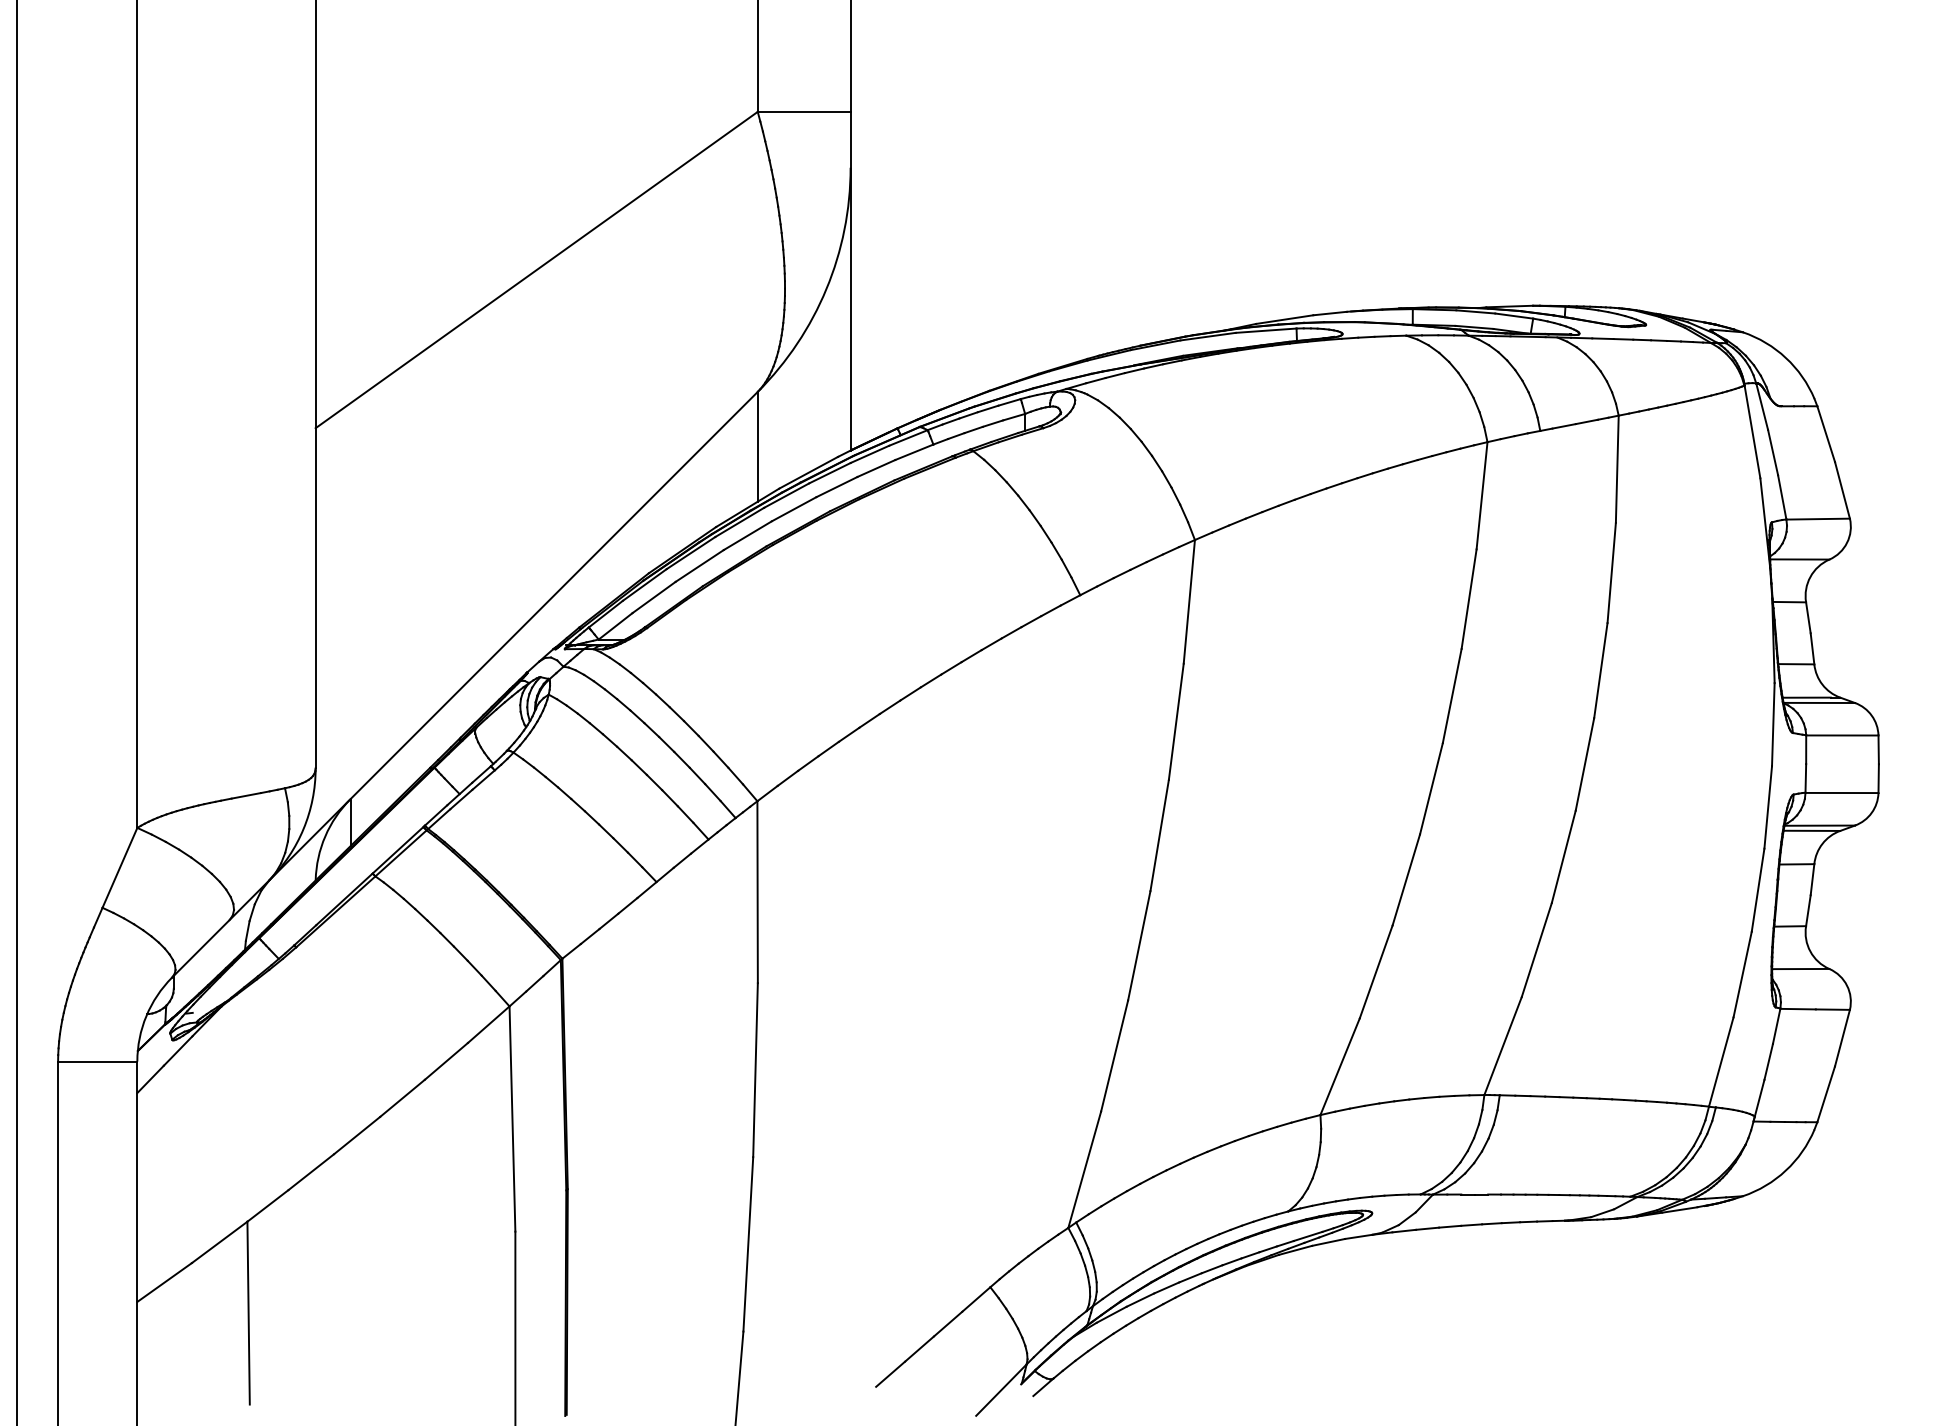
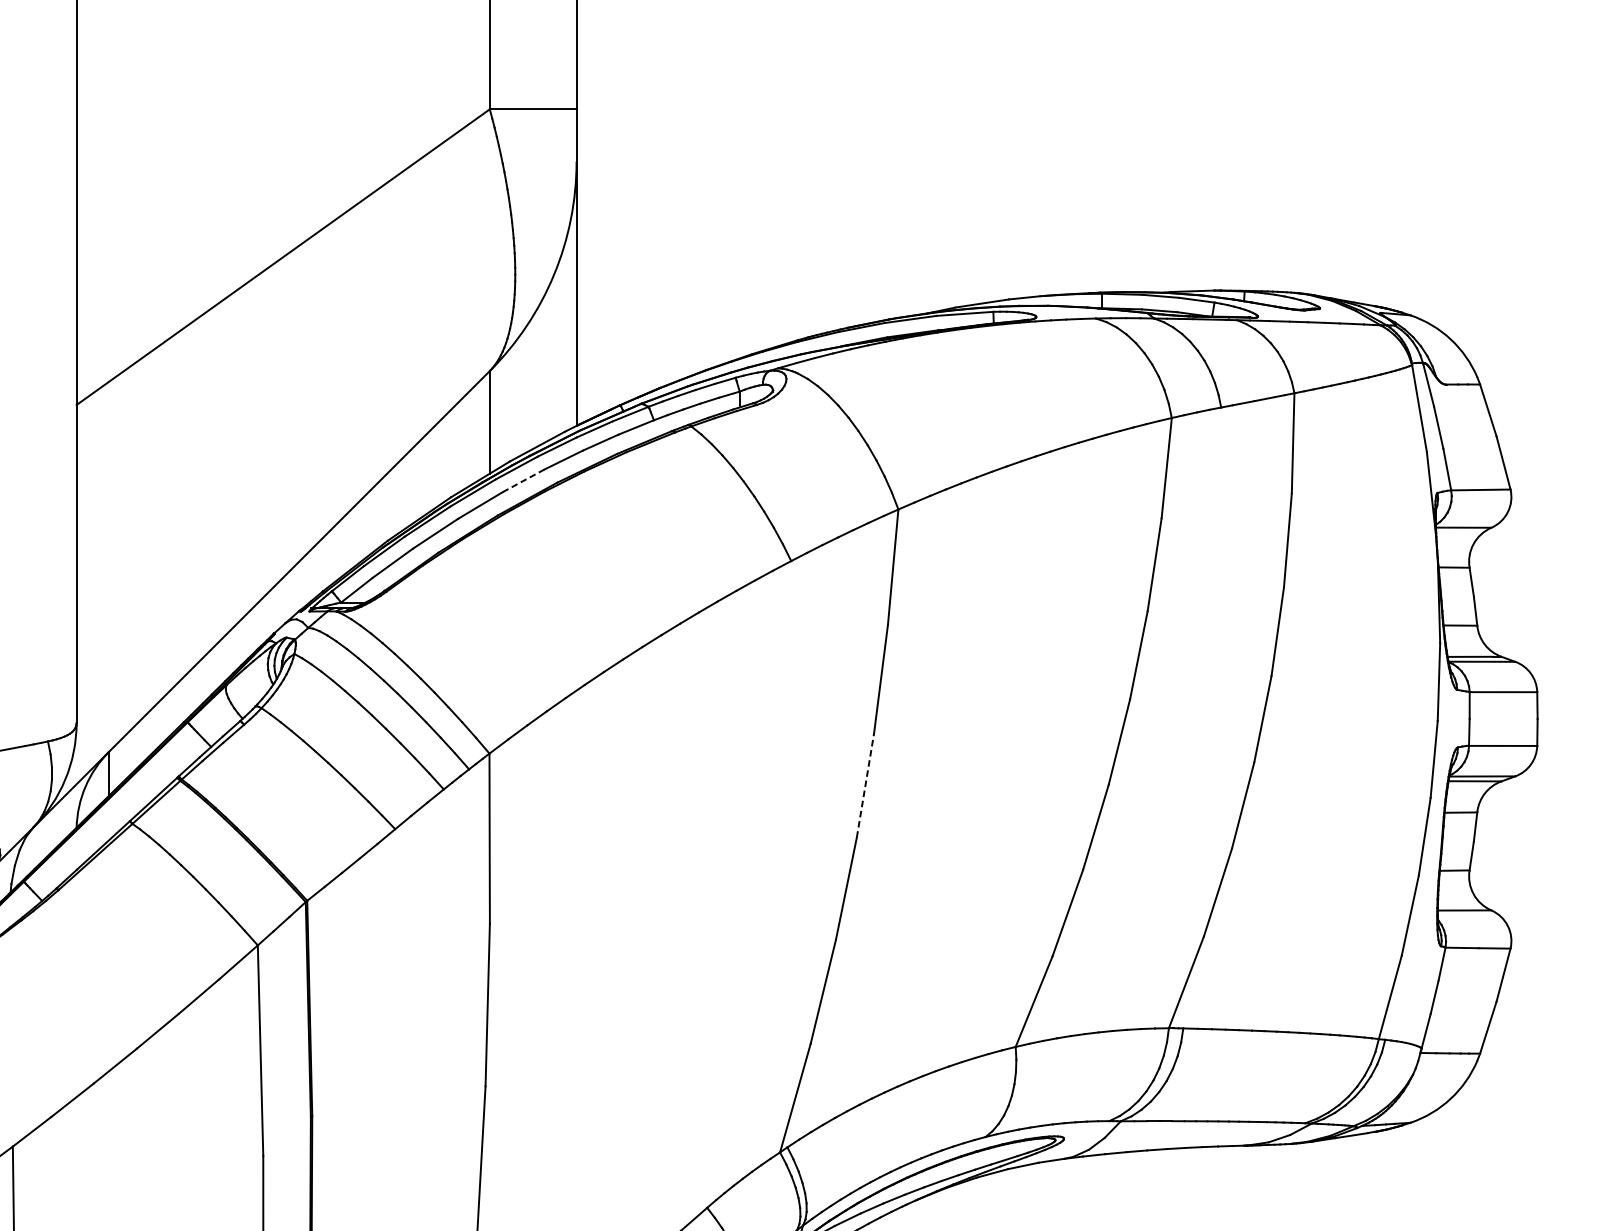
line: (793, 509) -> (523, 480), solid -> dashed
line: (1159, 835) -> (865, 785), solid -> dashed

